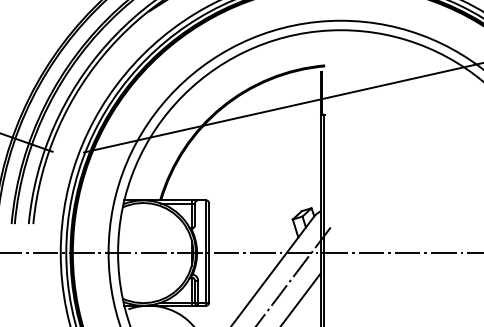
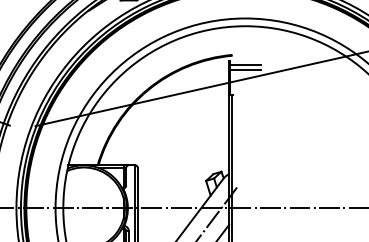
line: (340, 77) -> (245, 64), added
line: (340, 83) -> (245, 69), added

